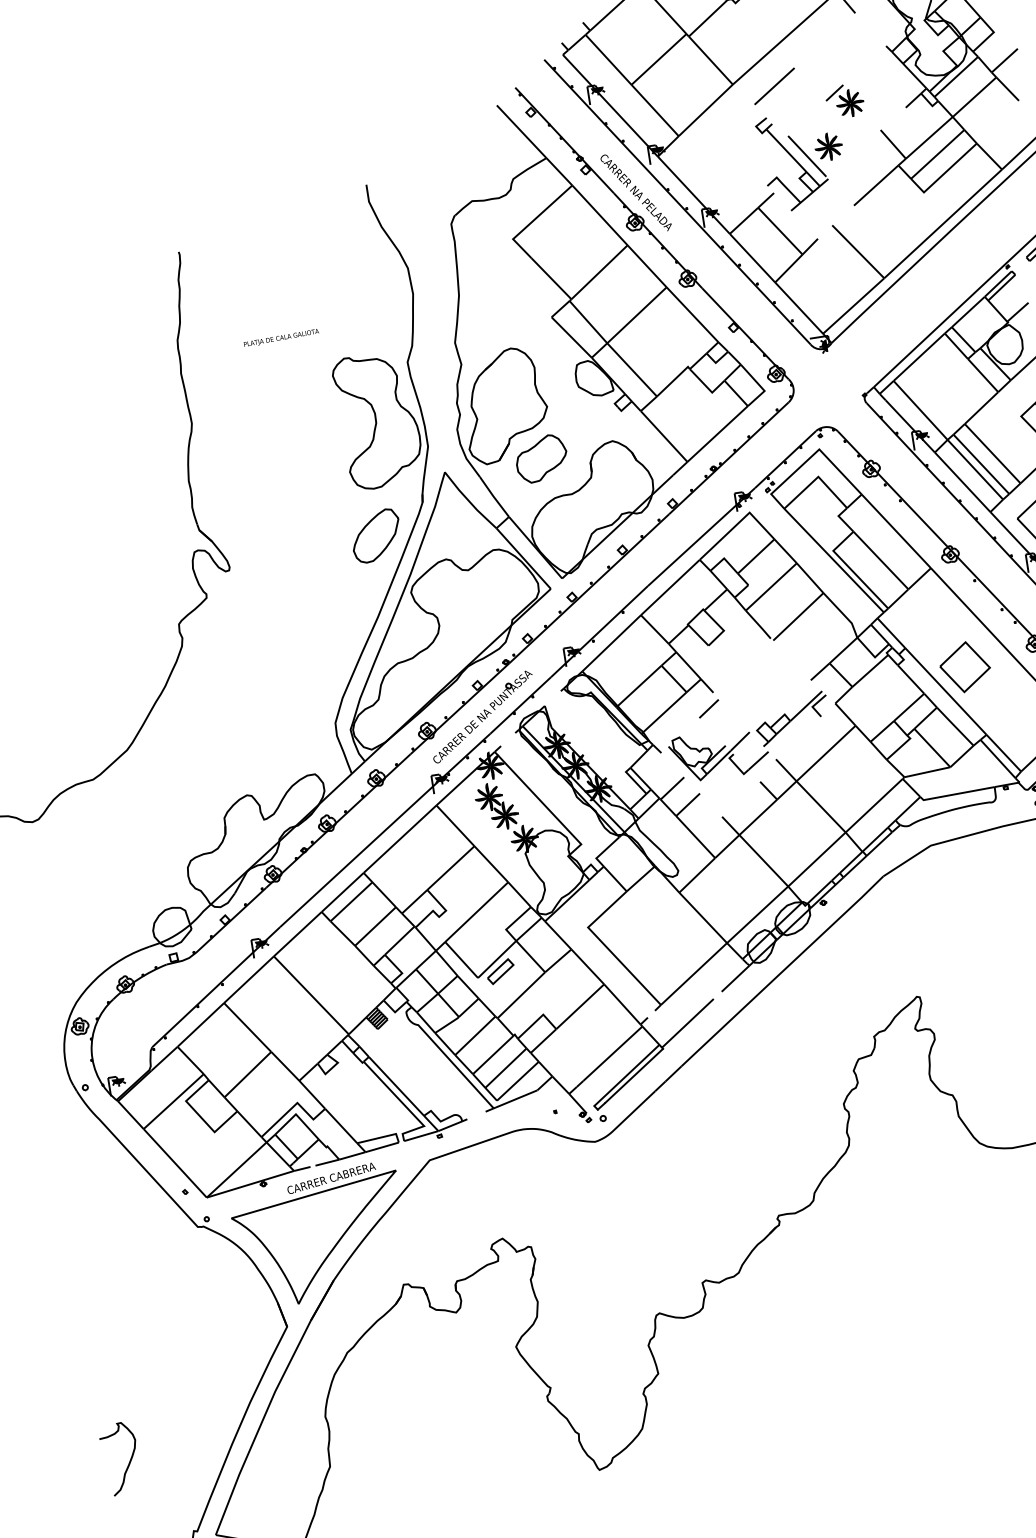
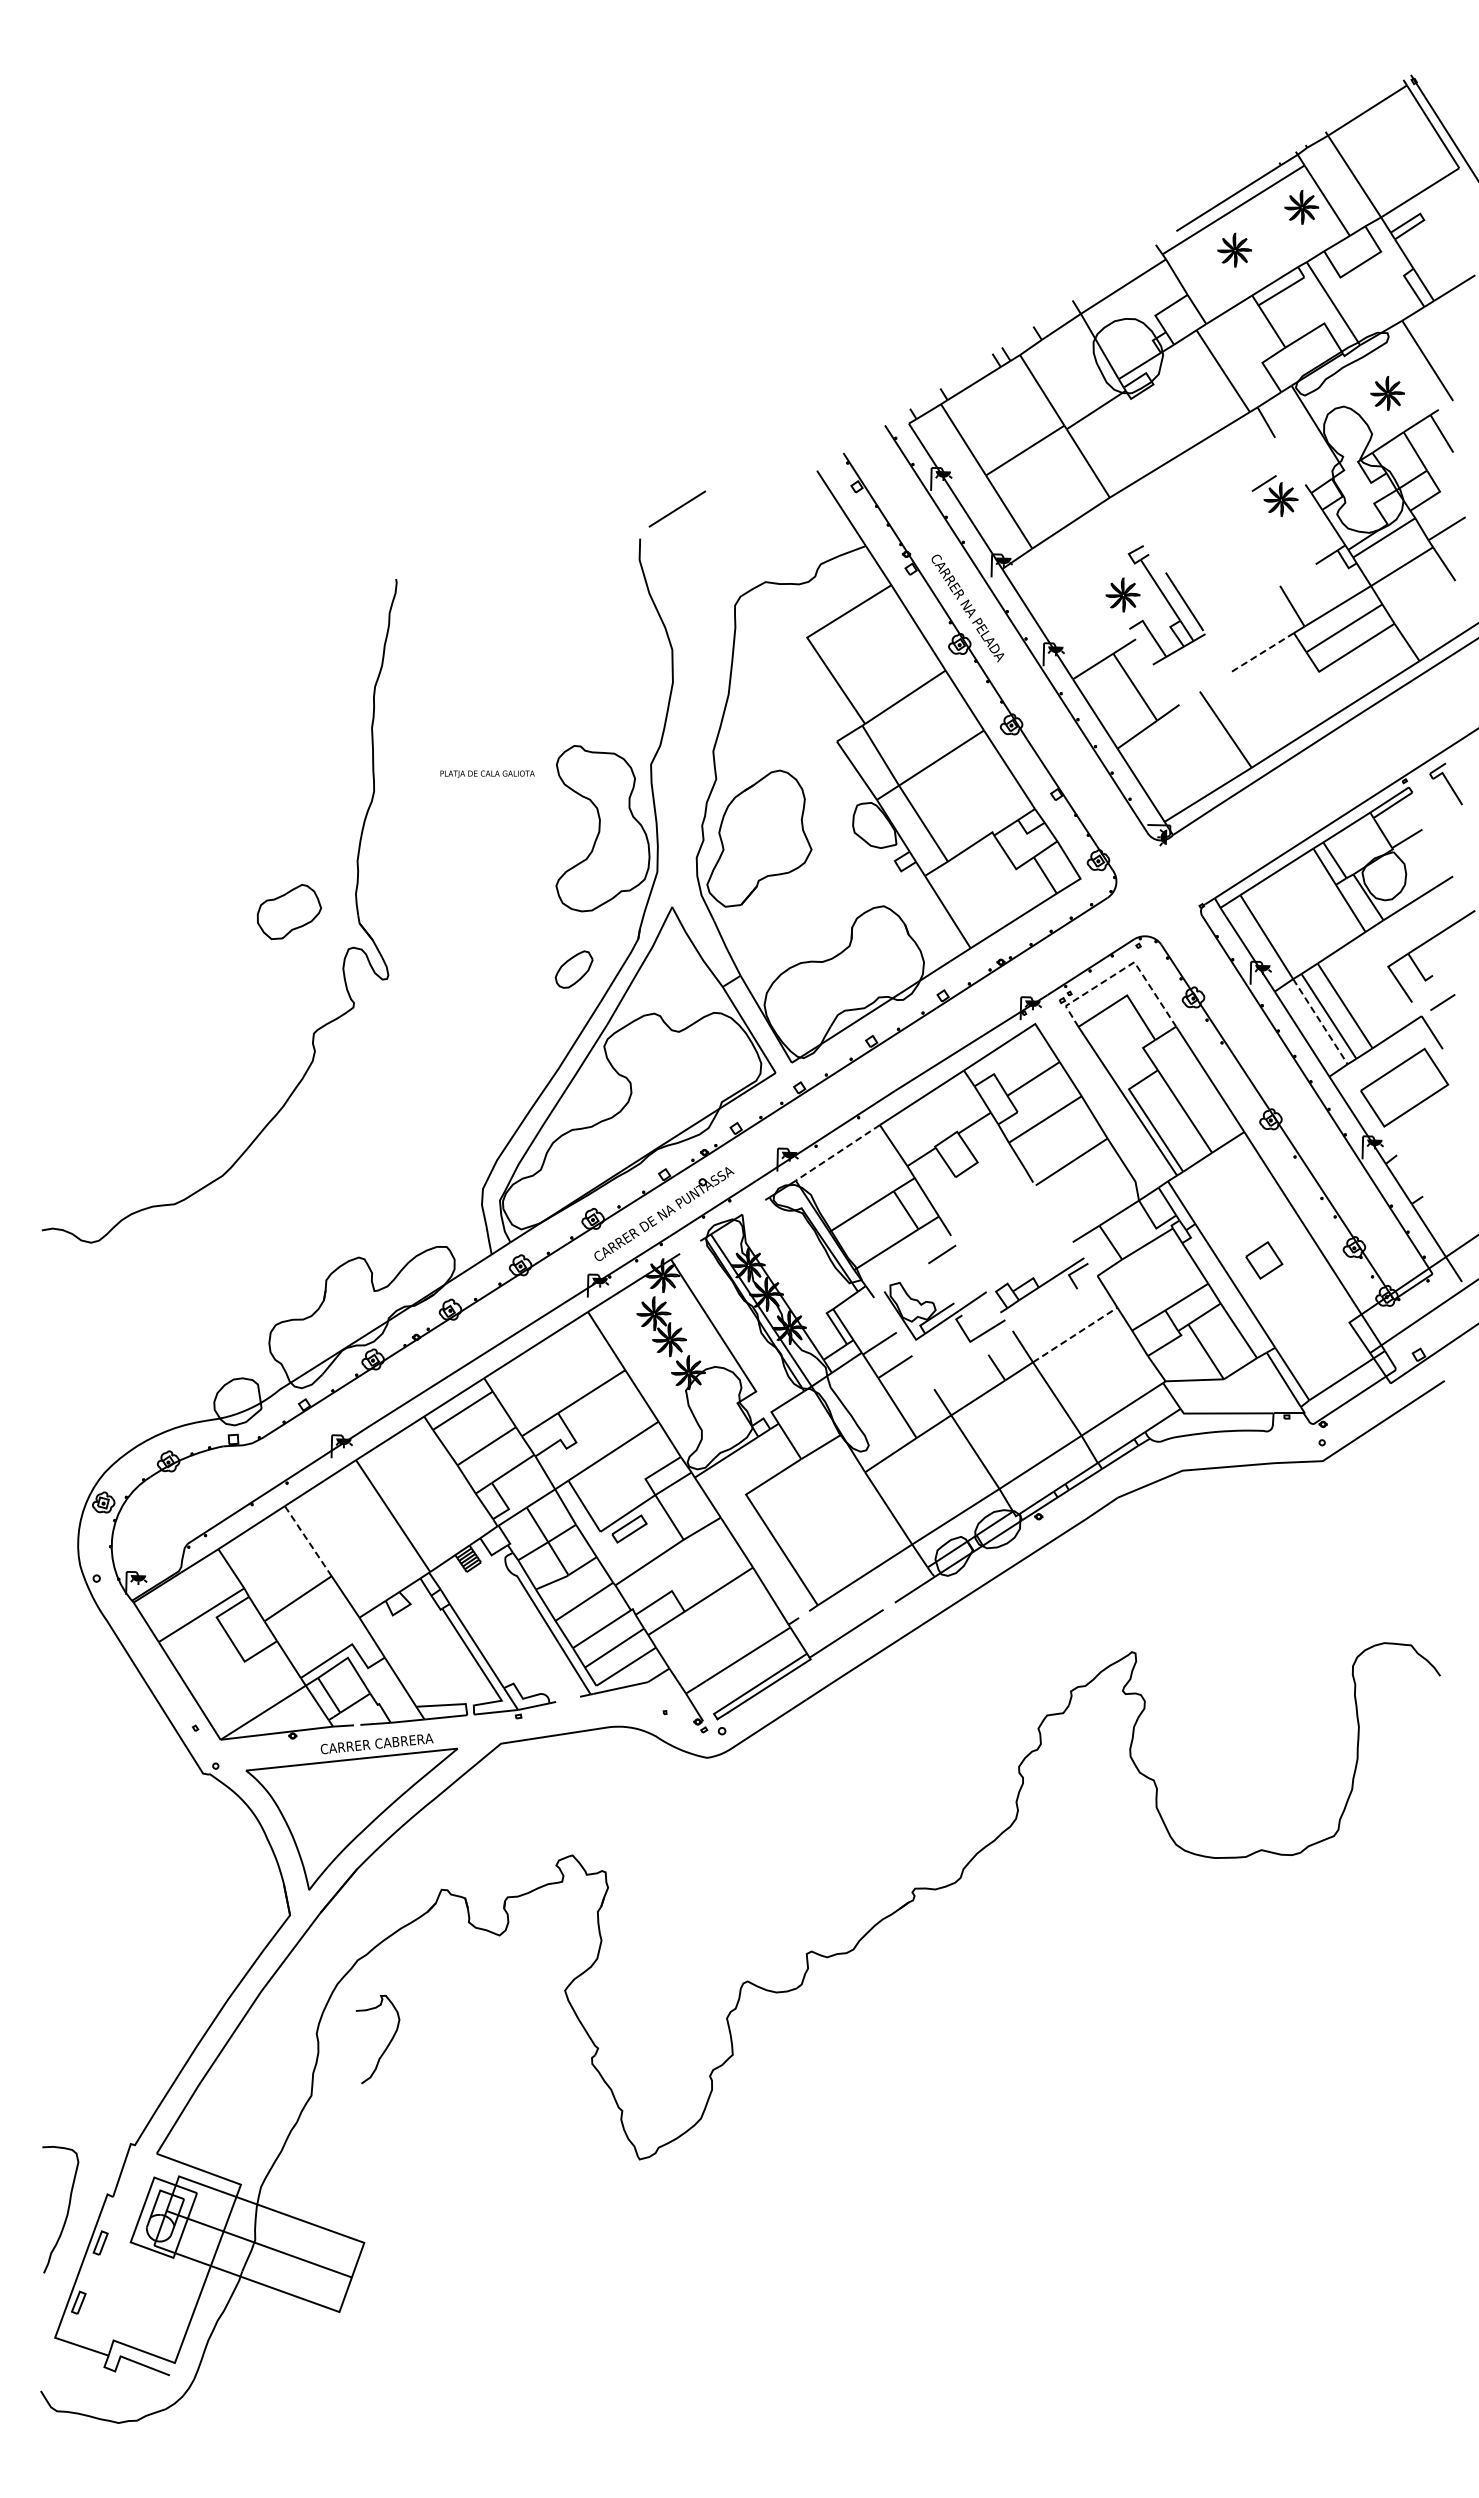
line: (774, 85) -> (677, 508), moved
part: (844, 101) -> (1274, 495), moved
part: (828, 146) -> (1122, 594), moved
line: (875, 186) -> (1261, 653), solid -> dashed
text: (281, 338) -> (487, 774), moved
line: (810, 457) -> (1121, 970), solid -> dashed
part: (540, 458) -> (288, 911), moved
line: (975, 469) -> (1320, 1021), solid -> dashed
part: (375, 536) -> (573, 969), size x0.6
line: (611, 643) -> (837, 1153), solid -> dashed
part: (965, 667) -> (1264, 1260), size x0.6
line: (826, 753) -> (1075, 1334), solid -> dashed
line: (247, 1026) -> (308, 1540), solid -> dashed
curve: (129, 1461) -> (387, 2044), moved

